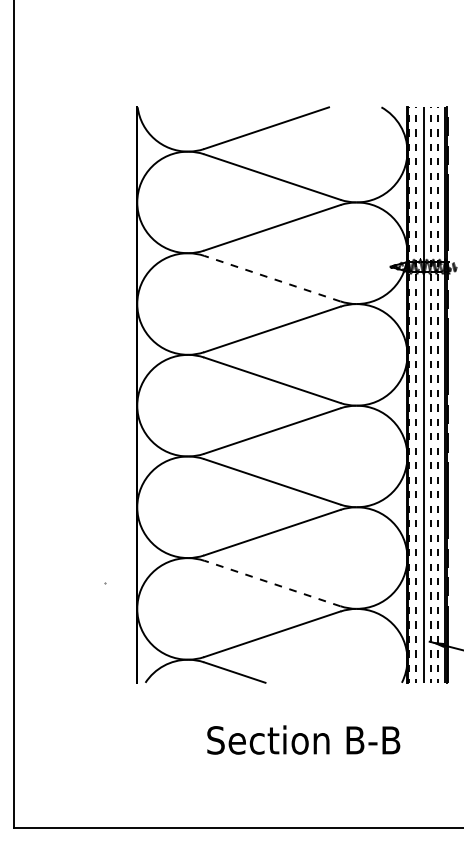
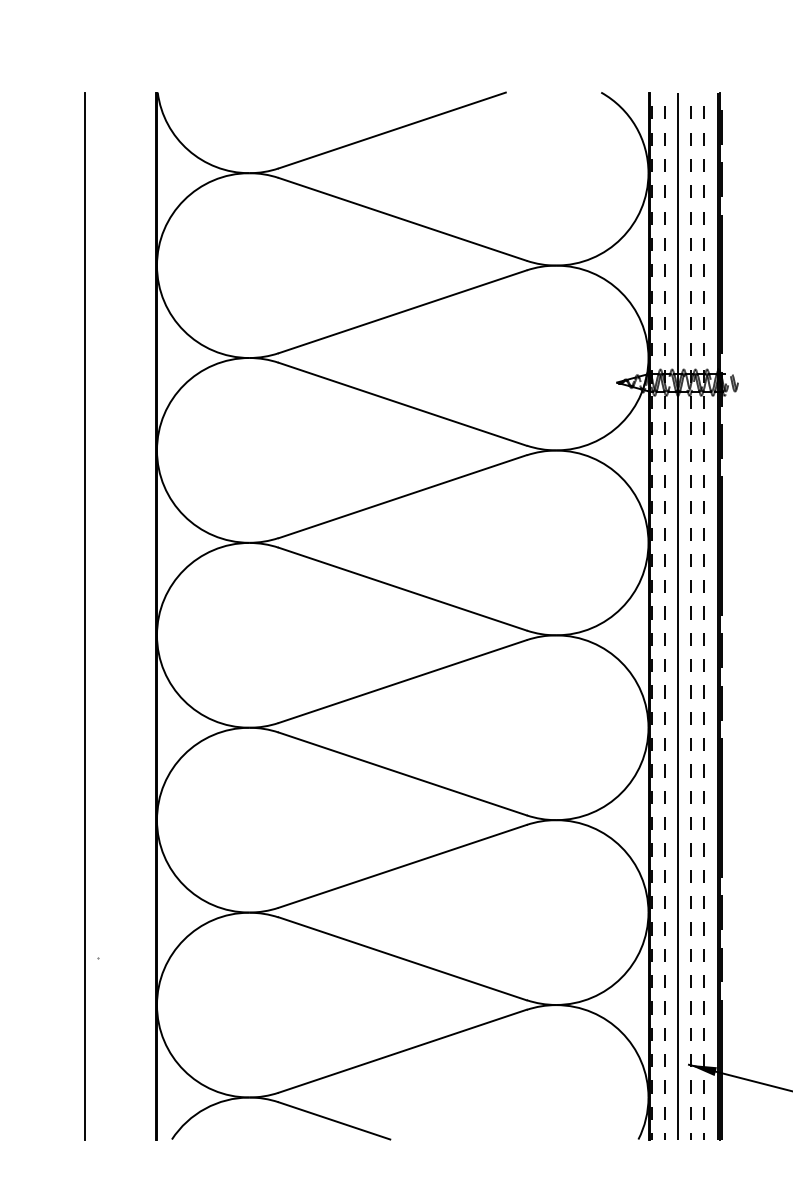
line: (272, 278) -> (402, 403), dashed -> solid
line: (97, 394) -> (84, 614), added
line: (272, 583) -> (402, 958), dashed -> solid

